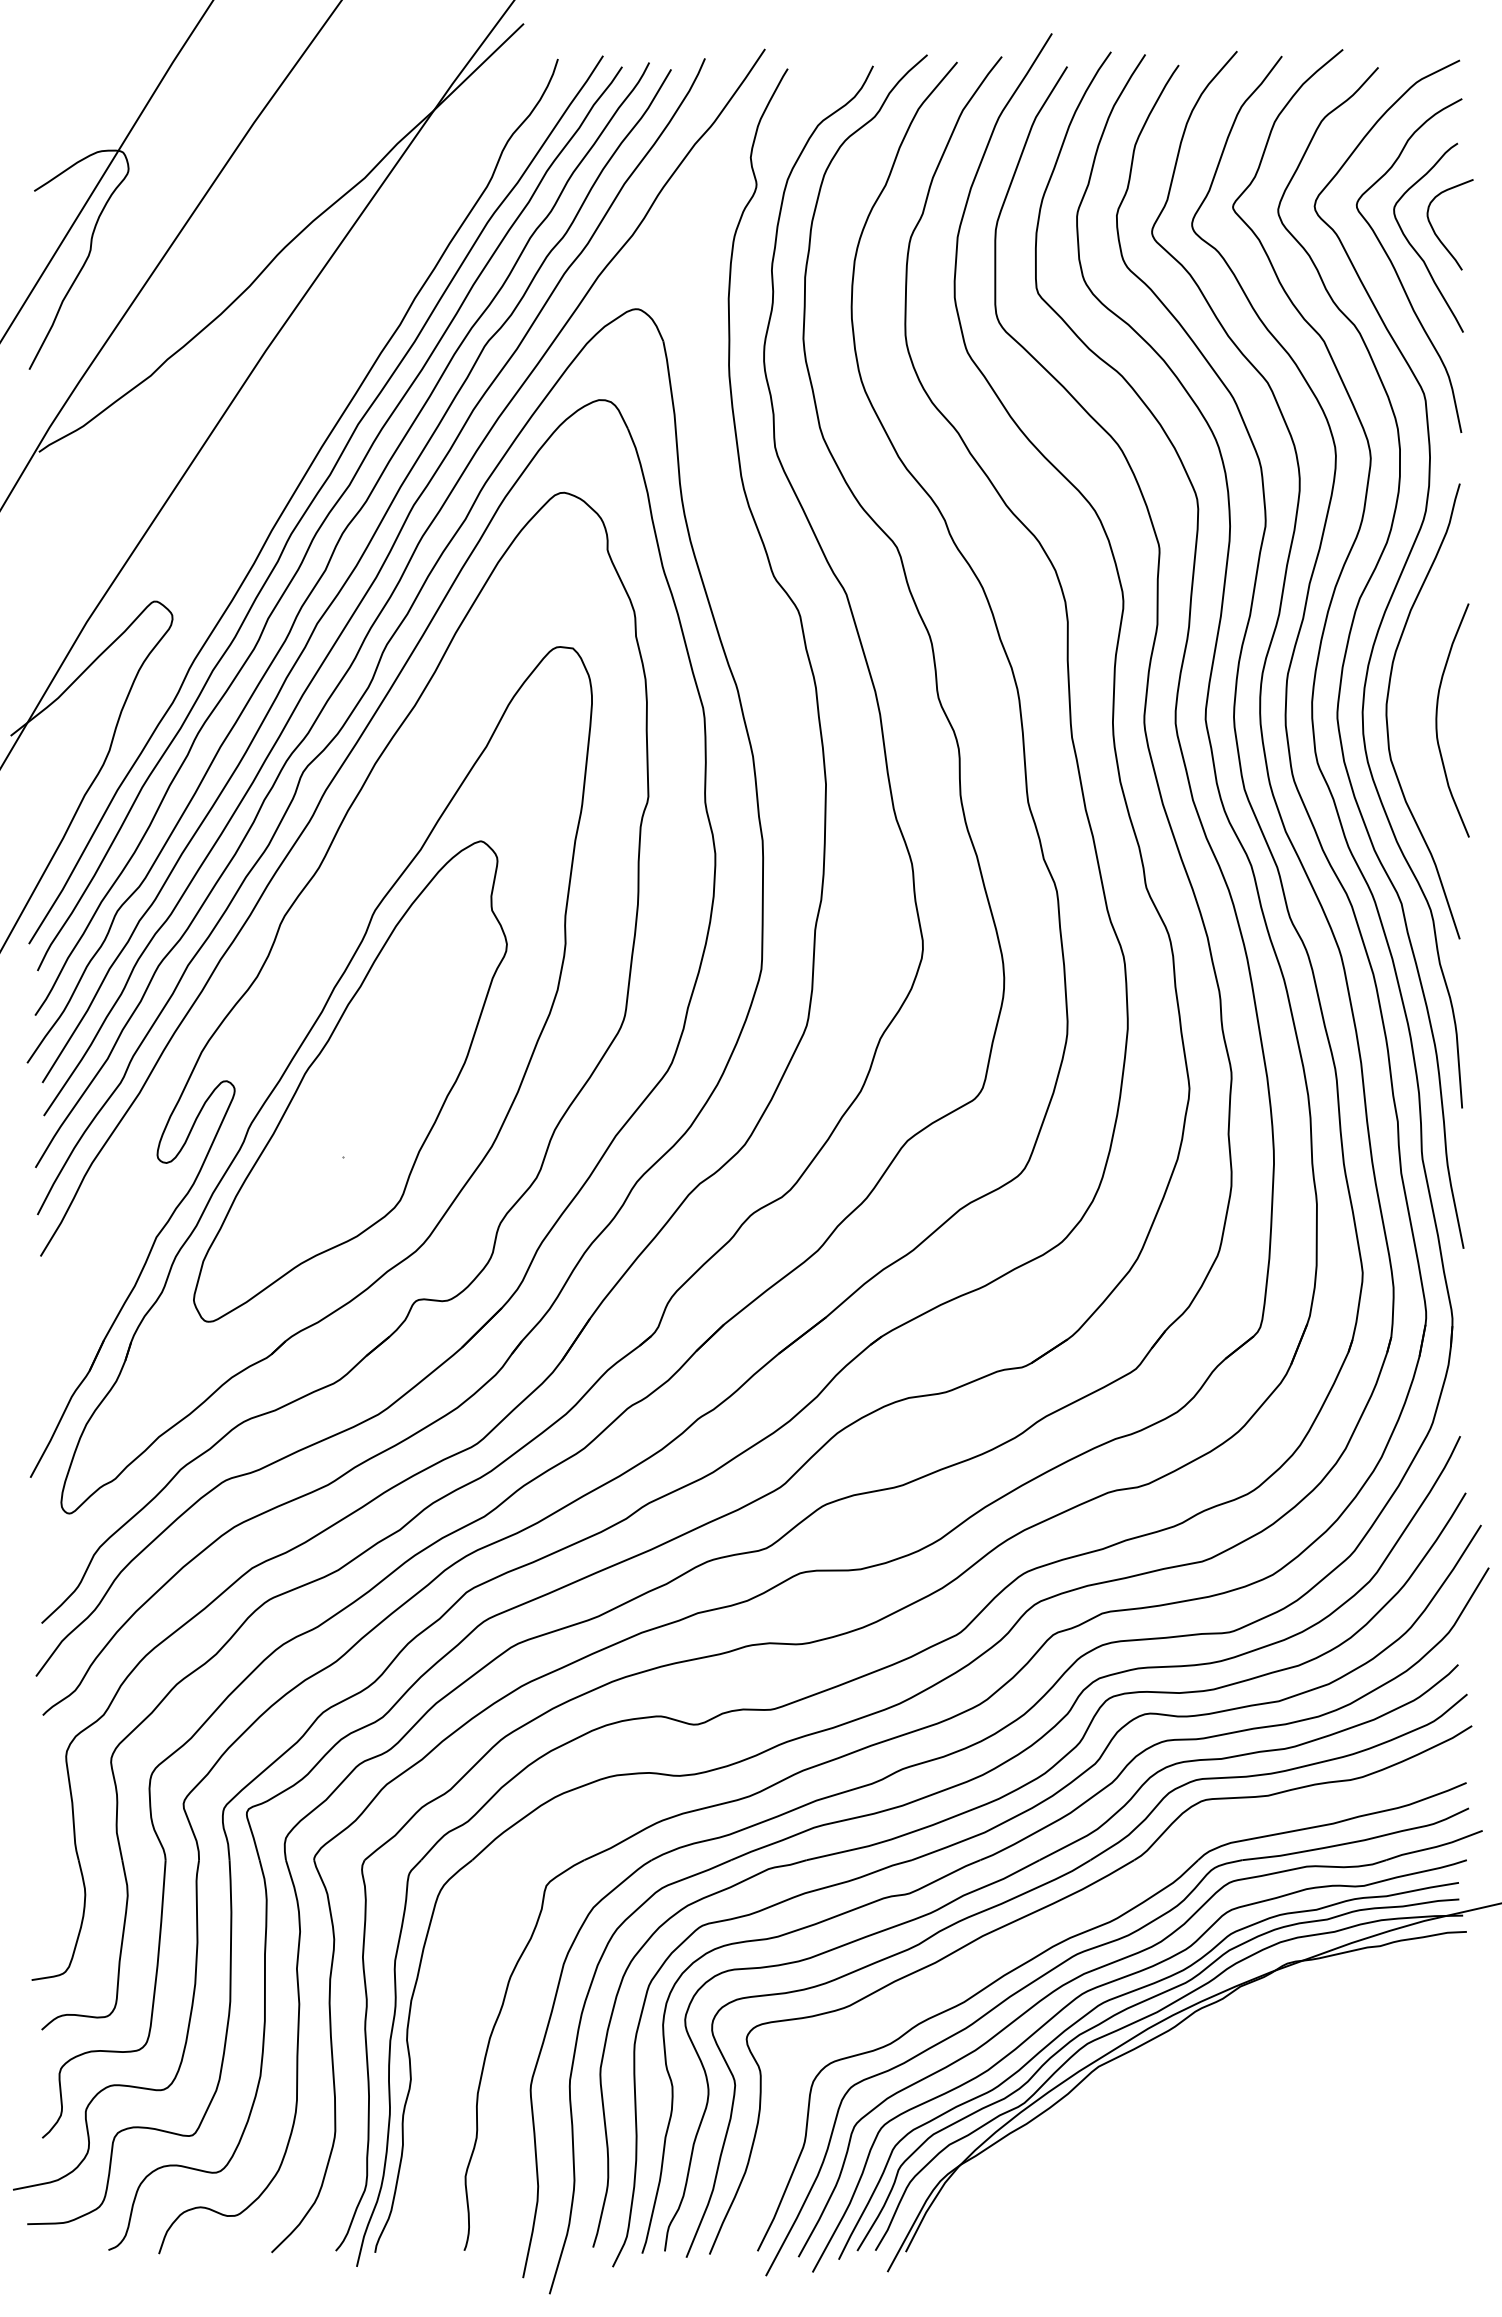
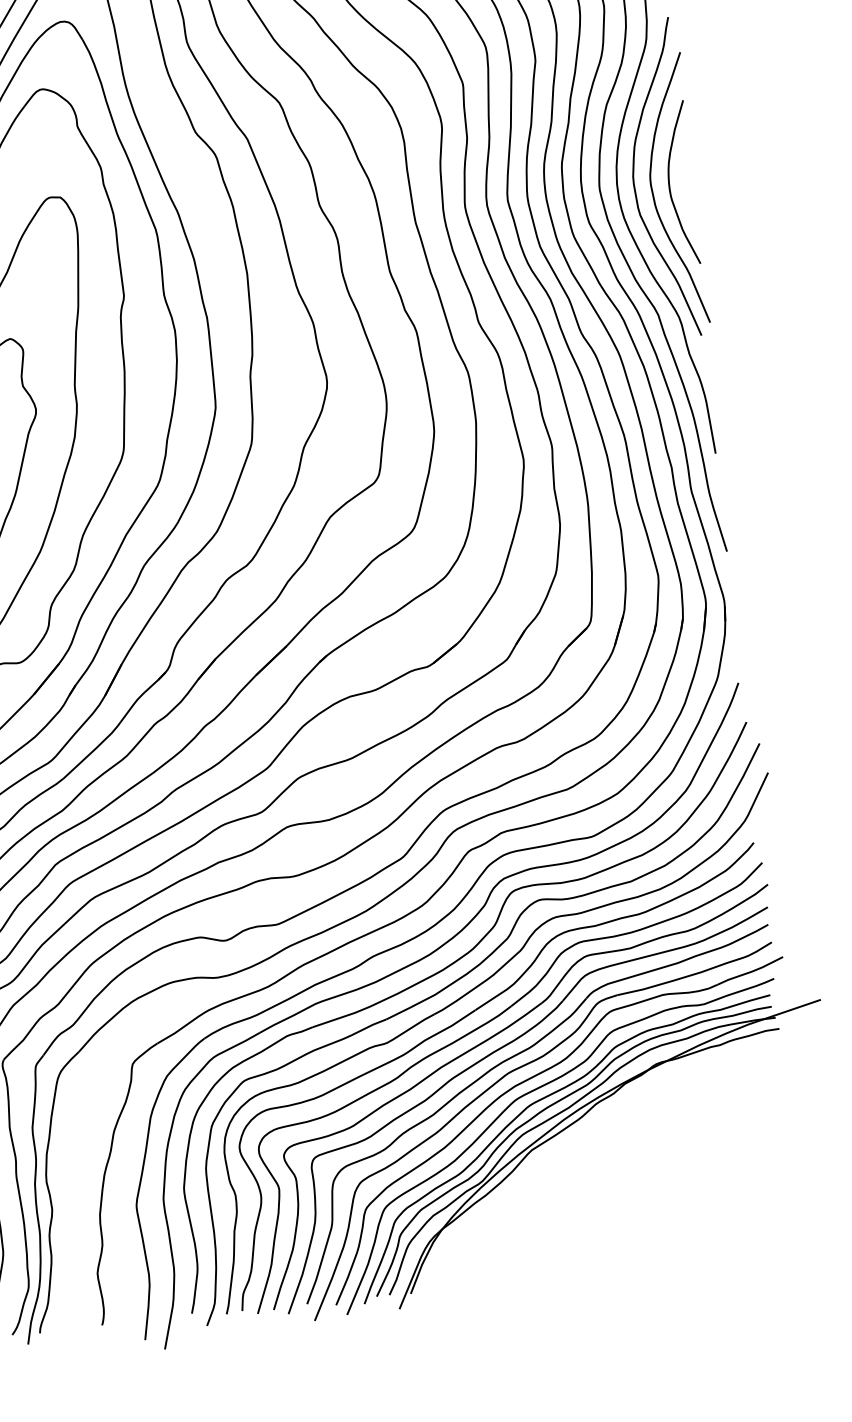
curve: (1413, 734) -> (654, 195), added
part: (1064, 1921) -> (497, 1051), added

